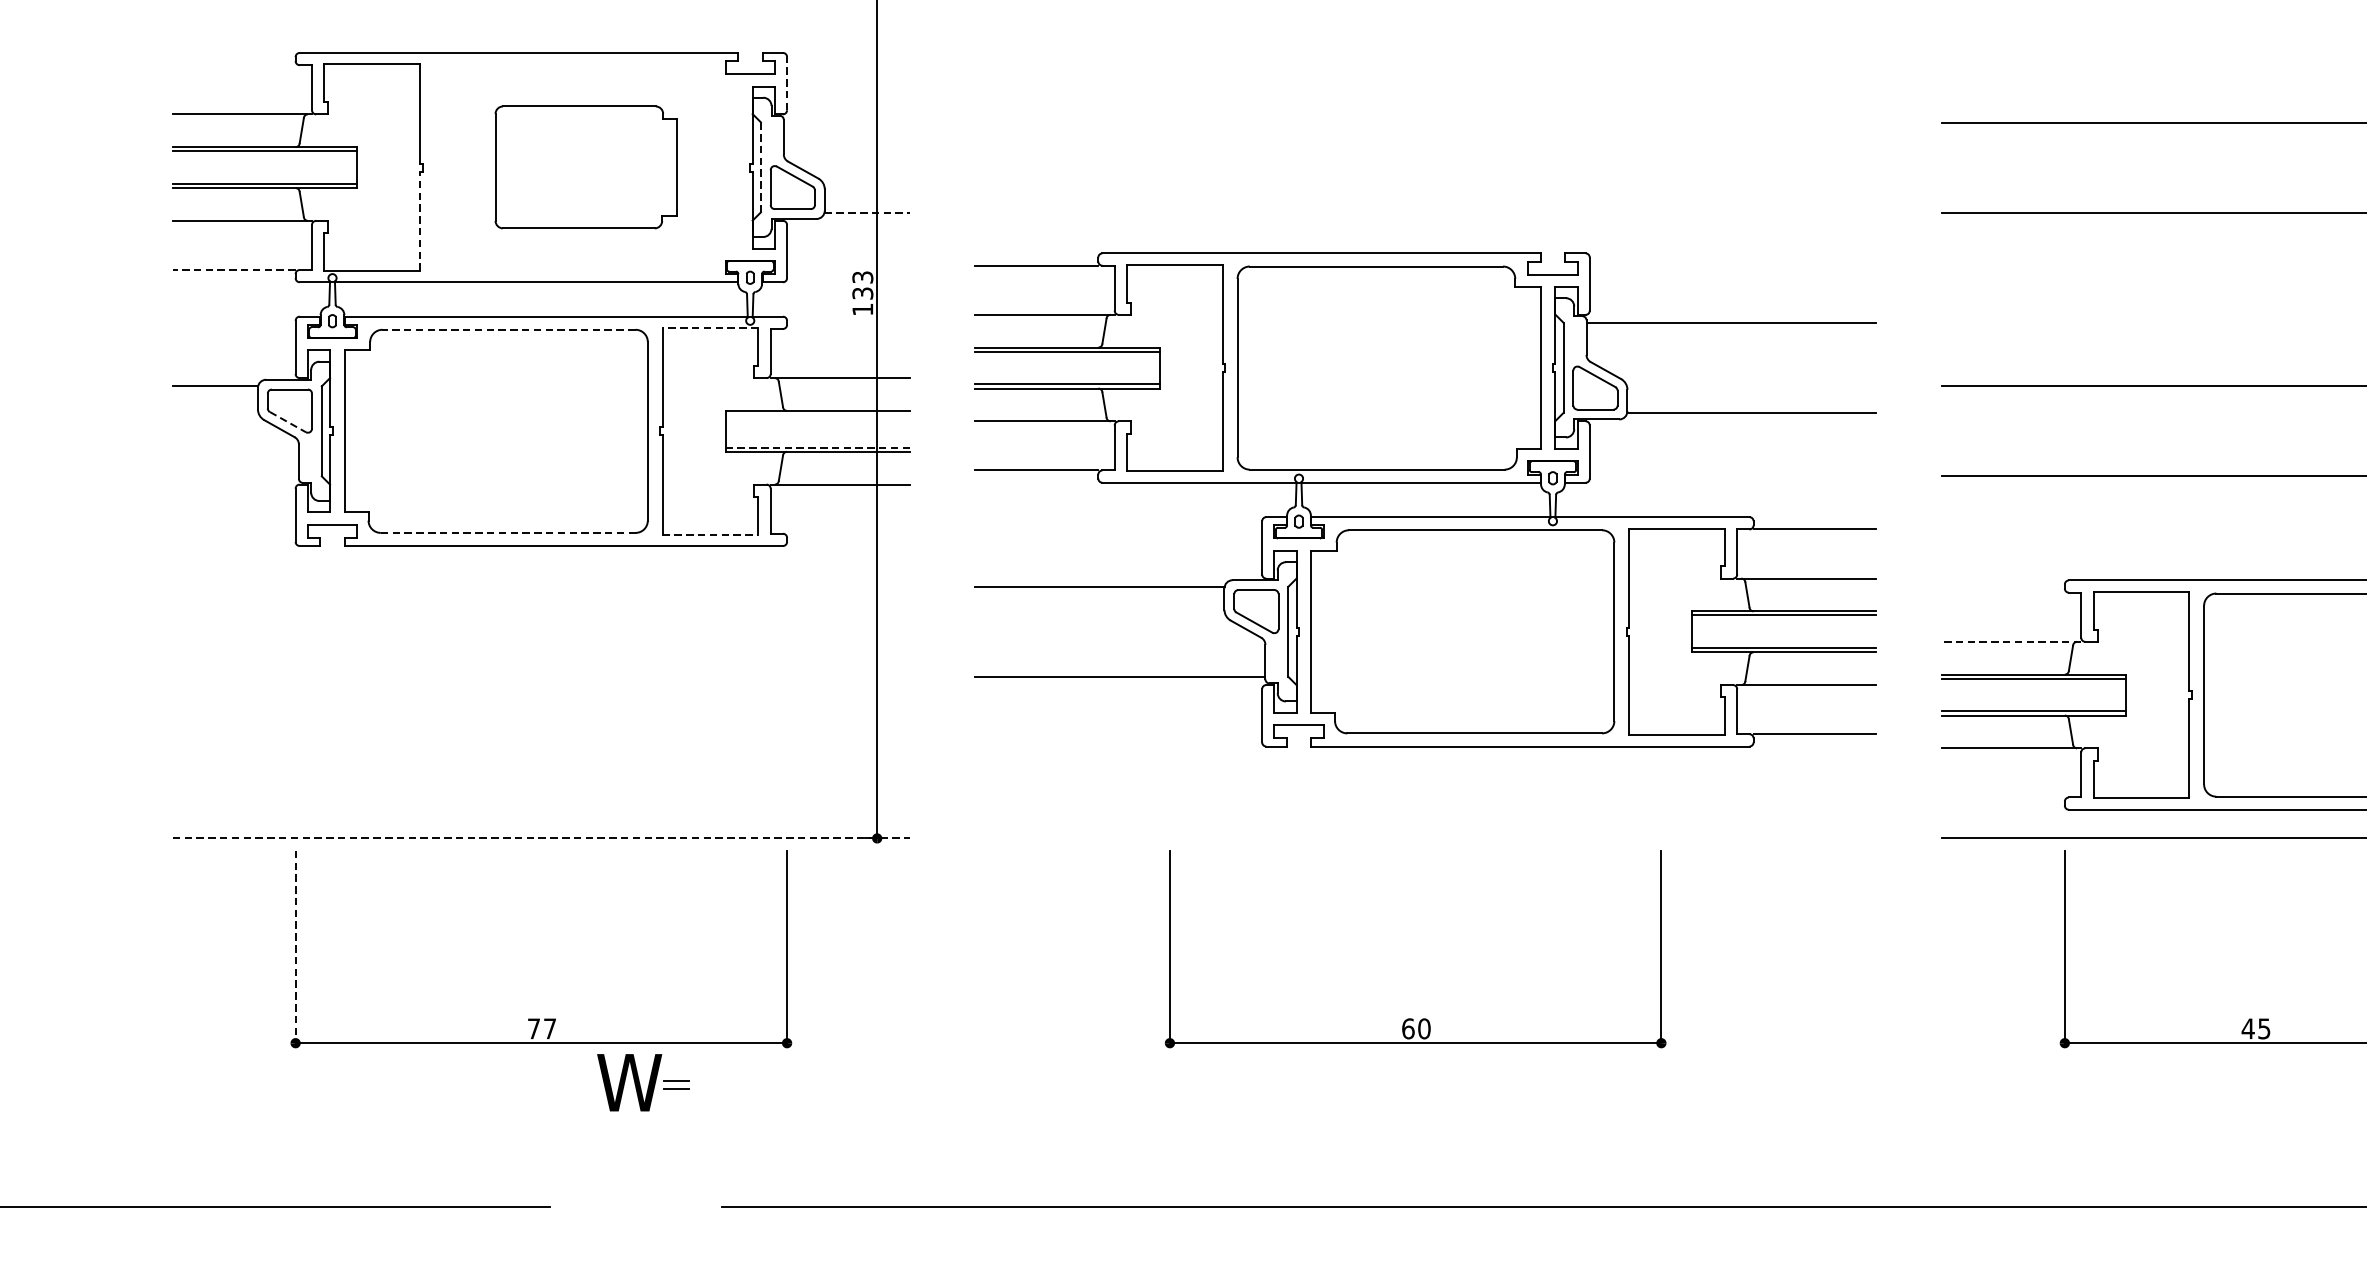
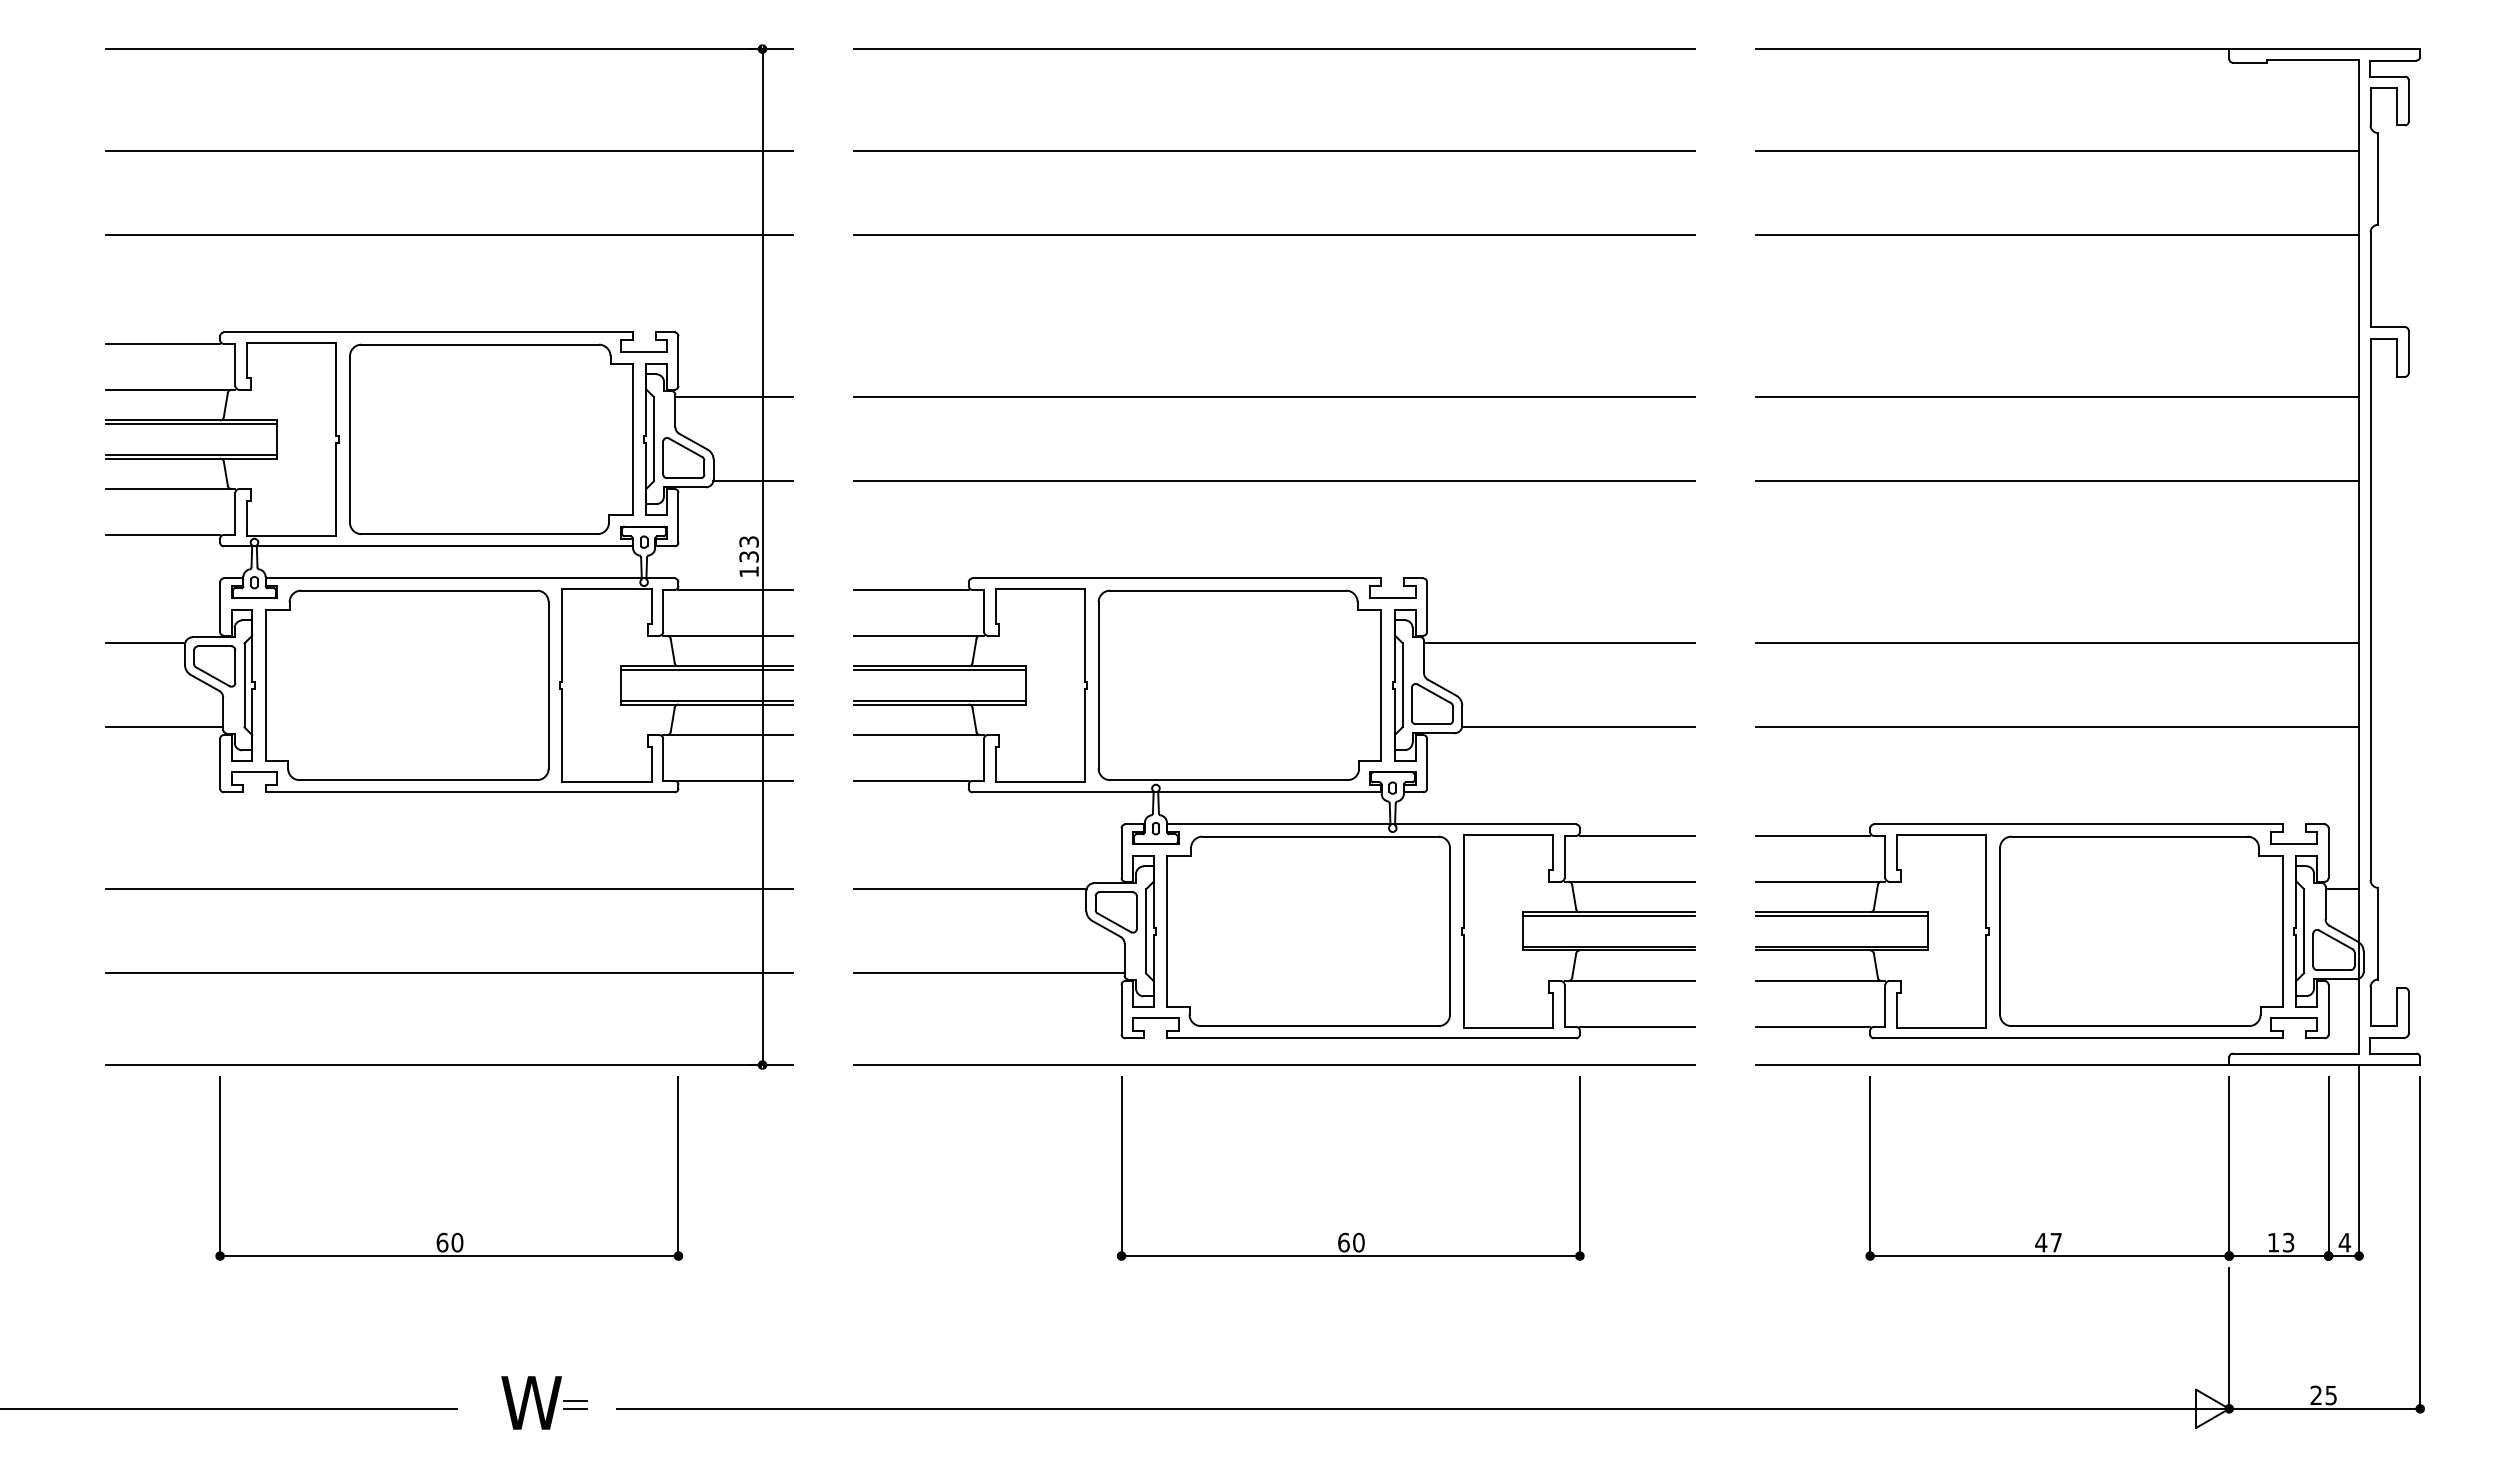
line: (233, 64) -> (162, 343), added
line: (787, 84) -> (678, 361), dashed -> solid
line: (1426, 121) -> (1274, 396), added
line: (847, 122) -> (734, 397), added
part: (586, 166) -> (491, 438), size x1.67
line: (761, 167) -> (654, 439), dashed -> solid
line: (1426, 211) -> (1274, 480), added
line: (867, 212) -> (753, 481), dashed -> solid
line: (420, 220) -> (336, 488), dashed -> solid
line: (233, 269) -> (162, 534), dashed -> solid
line: (710, 328) -> (607, 589), dashed -> solid
line: (848, 328) -> (735, 589), added
line: (508, 329) -> (418, 590), dashed -> solid
line: (818, 415) -> (707, 670), added
line: (288, 422) -> (213, 677), dashed -> solid
line: (818, 447) -> (707, 700), dashed -> solid
line: (235, 476) -> (164, 727), added
part: (1426, 500) -> (1274, 808), moved
line: (508, 533) -> (418, 780), dashed -> solid
line: (848, 533) -> (735, 780), added
line: (710, 534) -> (607, 781), dashed -> solid
line: (2002, 592) -> (1812, 835), added
line: (2011, 641) -> (1820, 881), dashed -> solid
line: (541, 650) -> (449, 889), added
line: (541, 740) -> (449, 973), added
line: (2002, 797) -> (1812, 1026), added
line: (1426, 837) -> (1274, 1064), added
line: (541, 838) -> (449, 1065), dashed -> solid
line: (296, 947) -> (220, 1166), dashed -> solid
part: (1410, 1017) -> (1345, 1232), moved
text: (541, 1028) -> (449, 1242), 77 -> 60
text: (2263, 1028) -> (2055, 1242), 45 -> 47
part: (643, 1082) -> (544, 1402), moved

